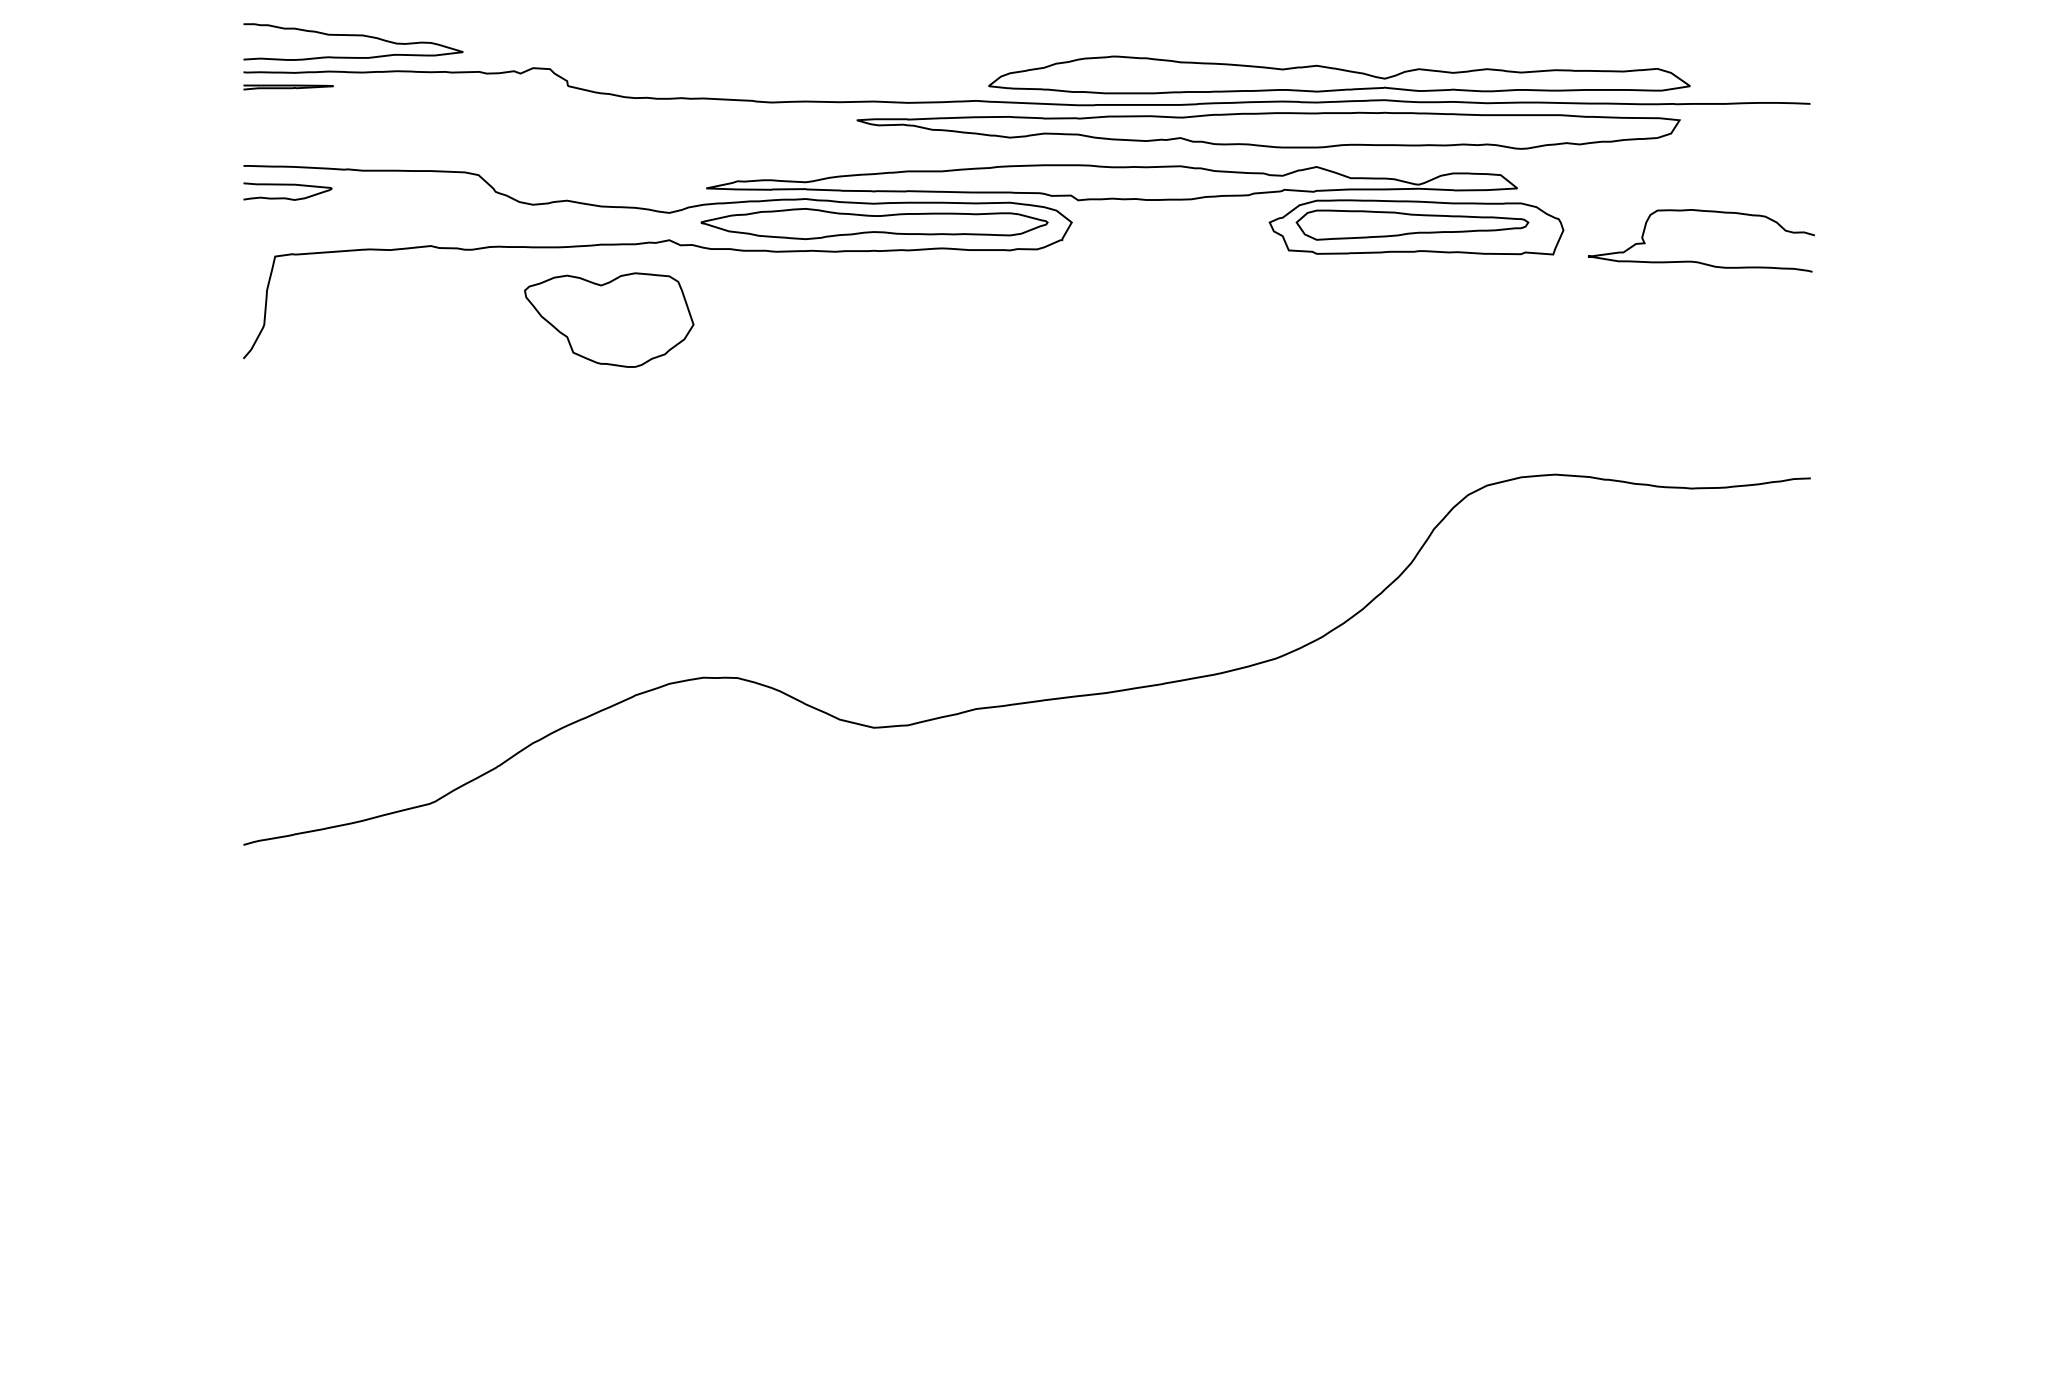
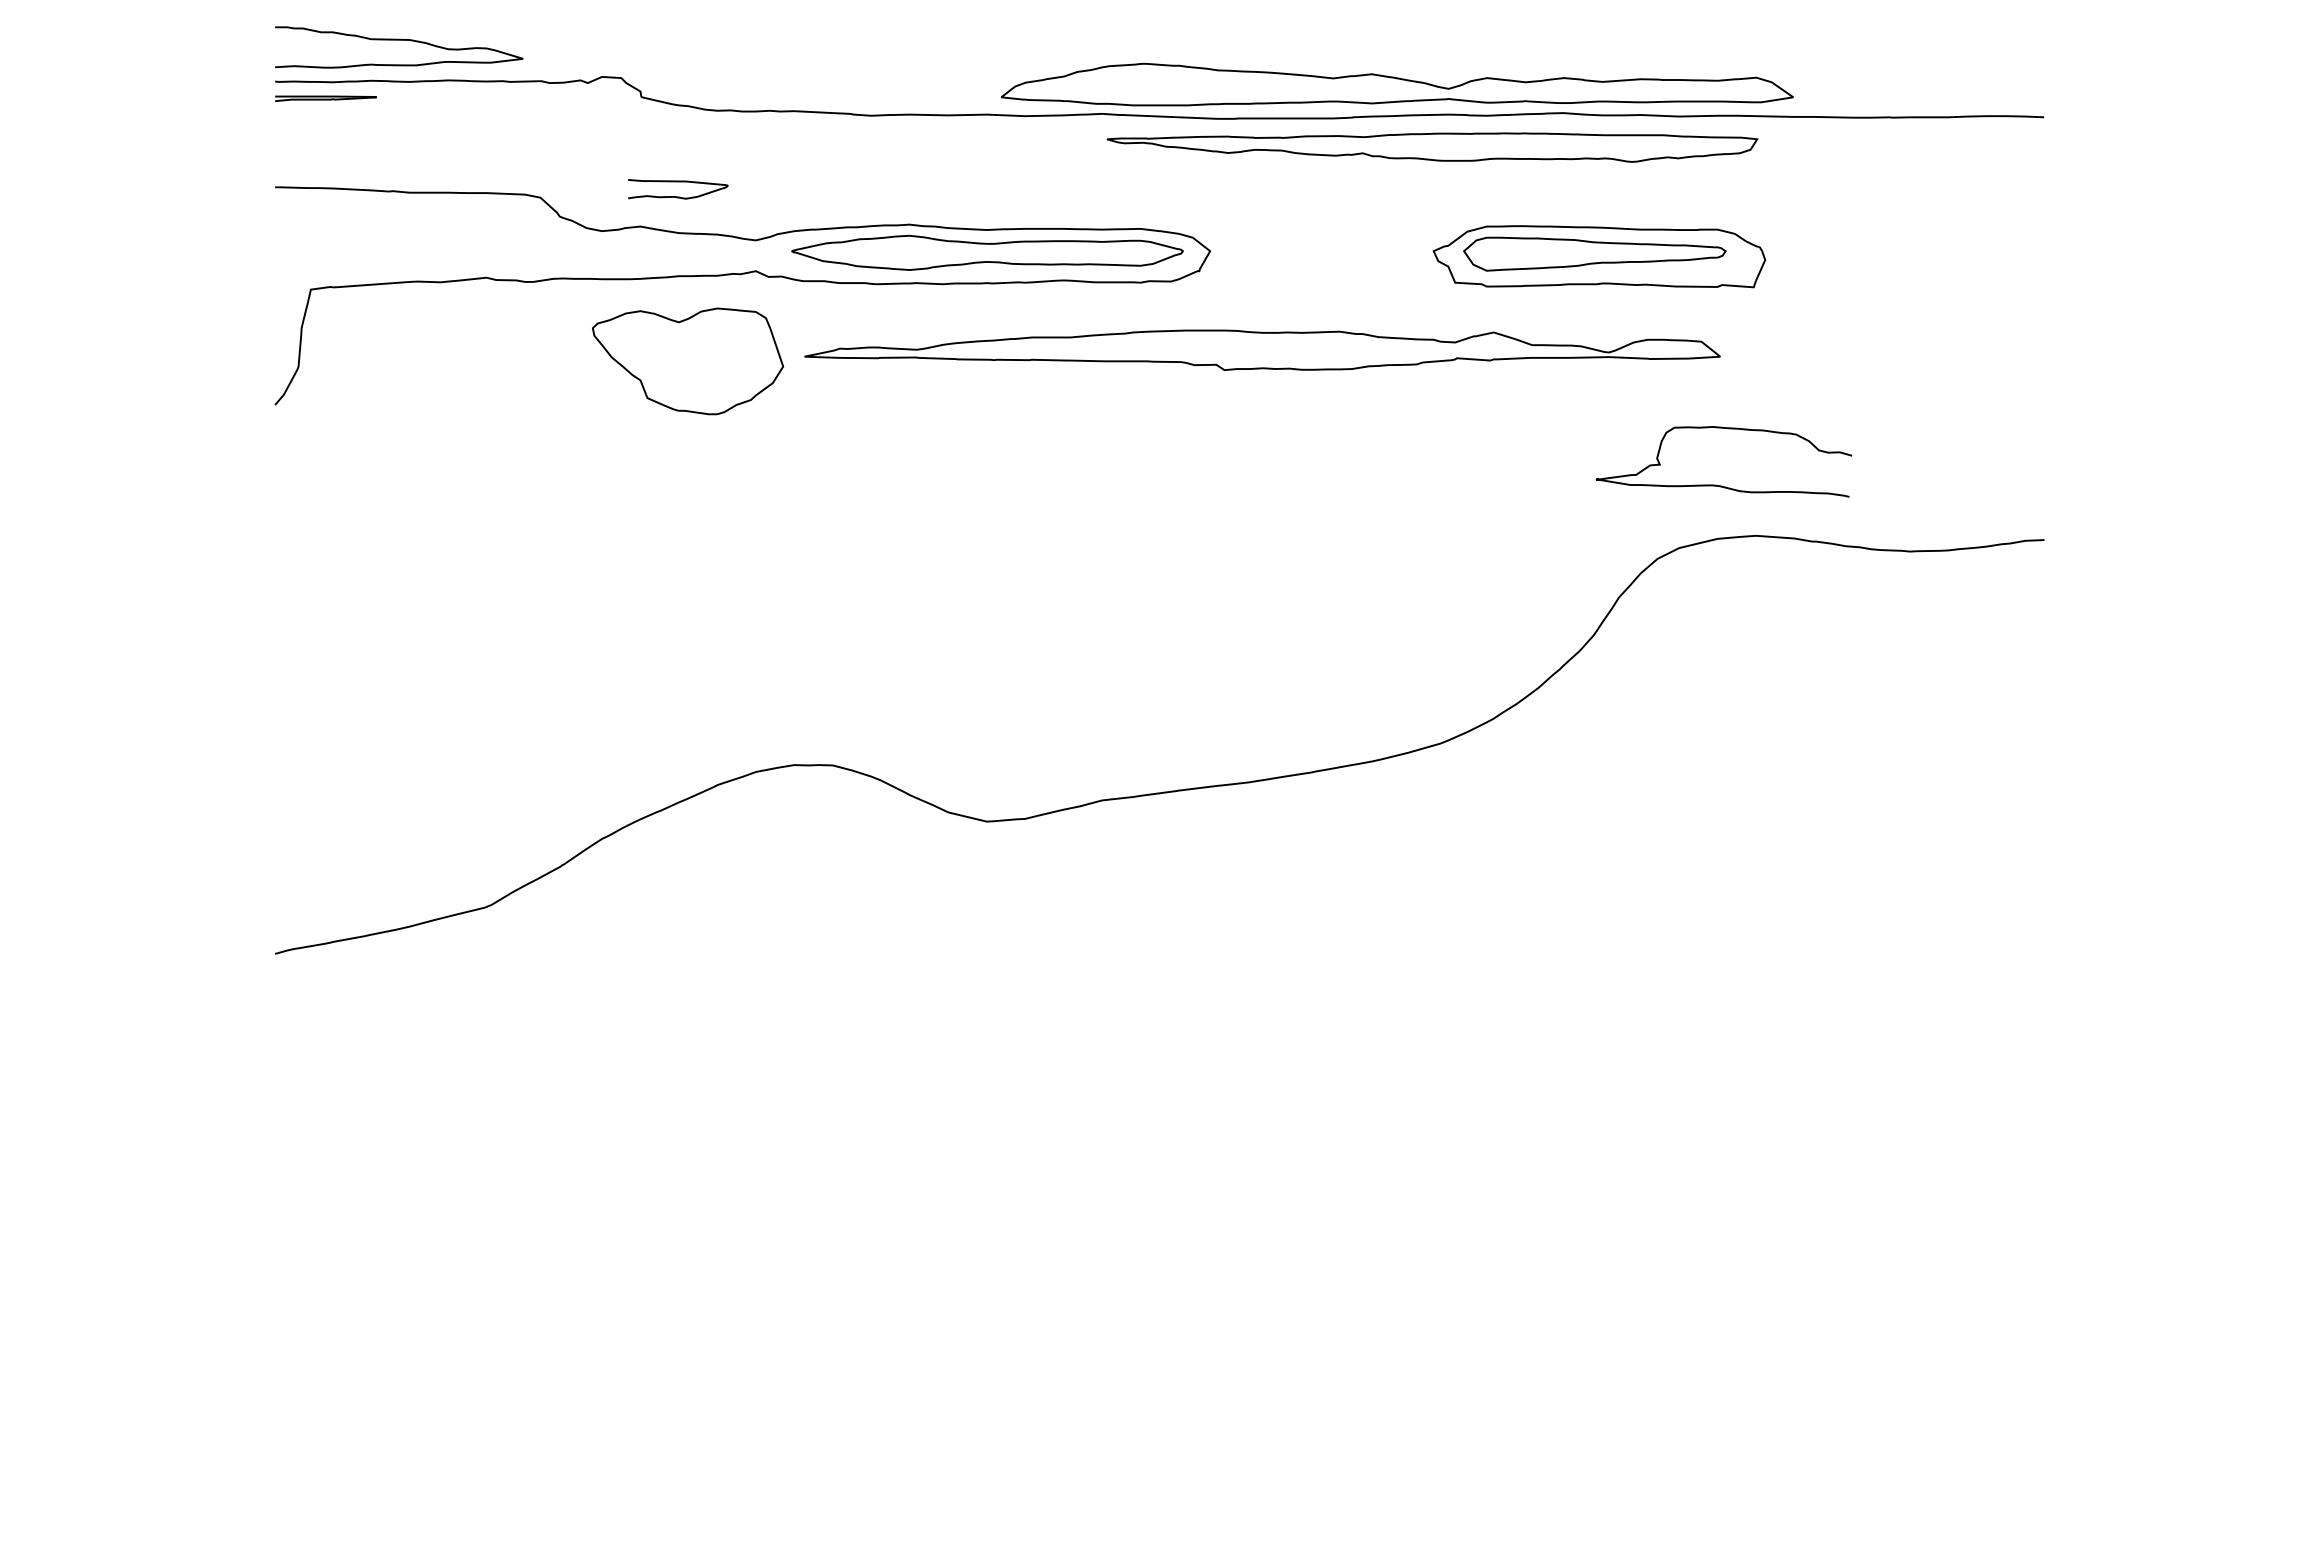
part: (1339, 74) -> (1397, 84), moved
part: (1268, 130) -> (1432, 147), size x0.7
part: (1111, 182) -> (1262, 349), moved
curve: (288, 185) -> (678, 182), moved
curve: (1700, 261) -> (1722, 485), moved

